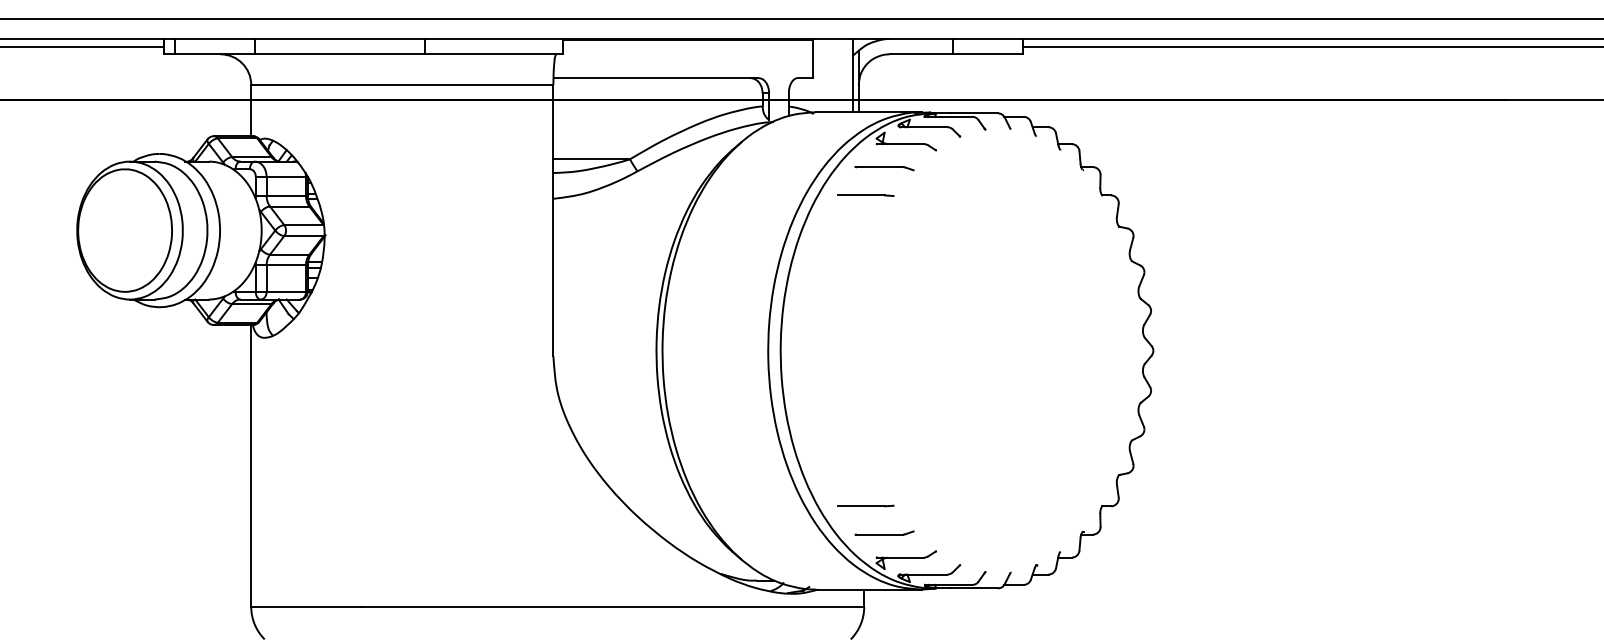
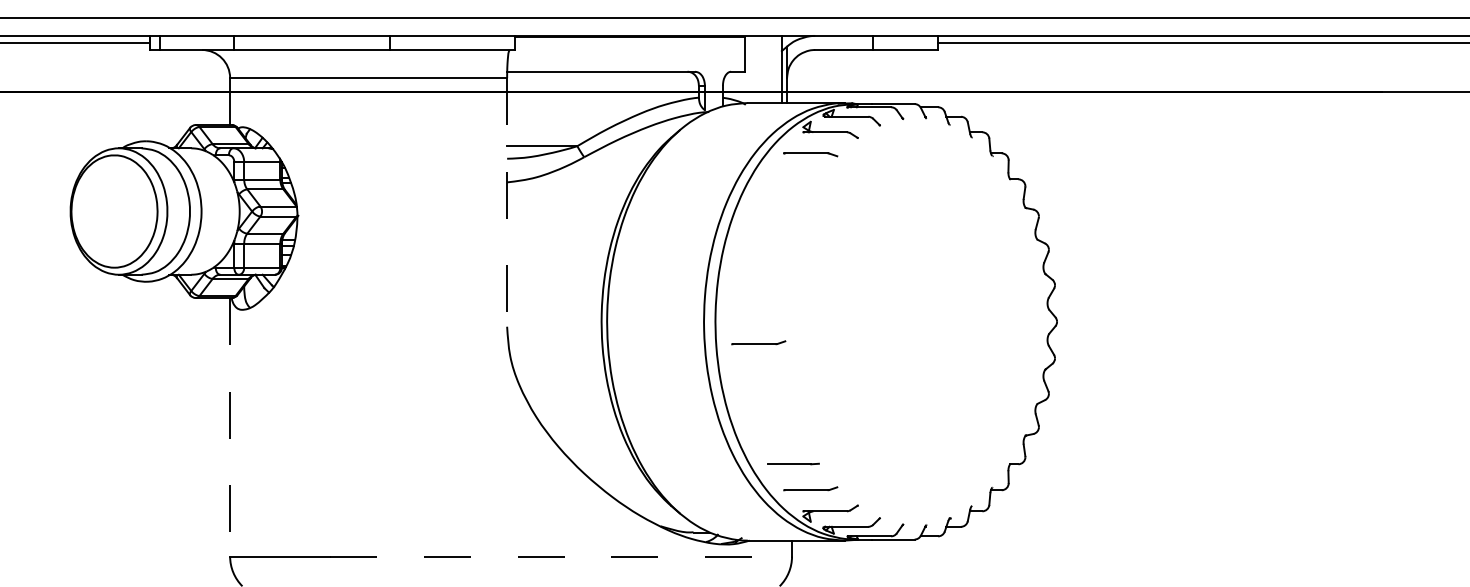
line: (865, 195) -> (793, 179), removed
line: (553, 220) -> (507, 202), solid -> dashed
part: (827, 373) -> (758, 342), added
line: (251, 466) -> (230, 427), solid -> dashed
line: (612, 606) -> (561, 556), solid -> dashed

